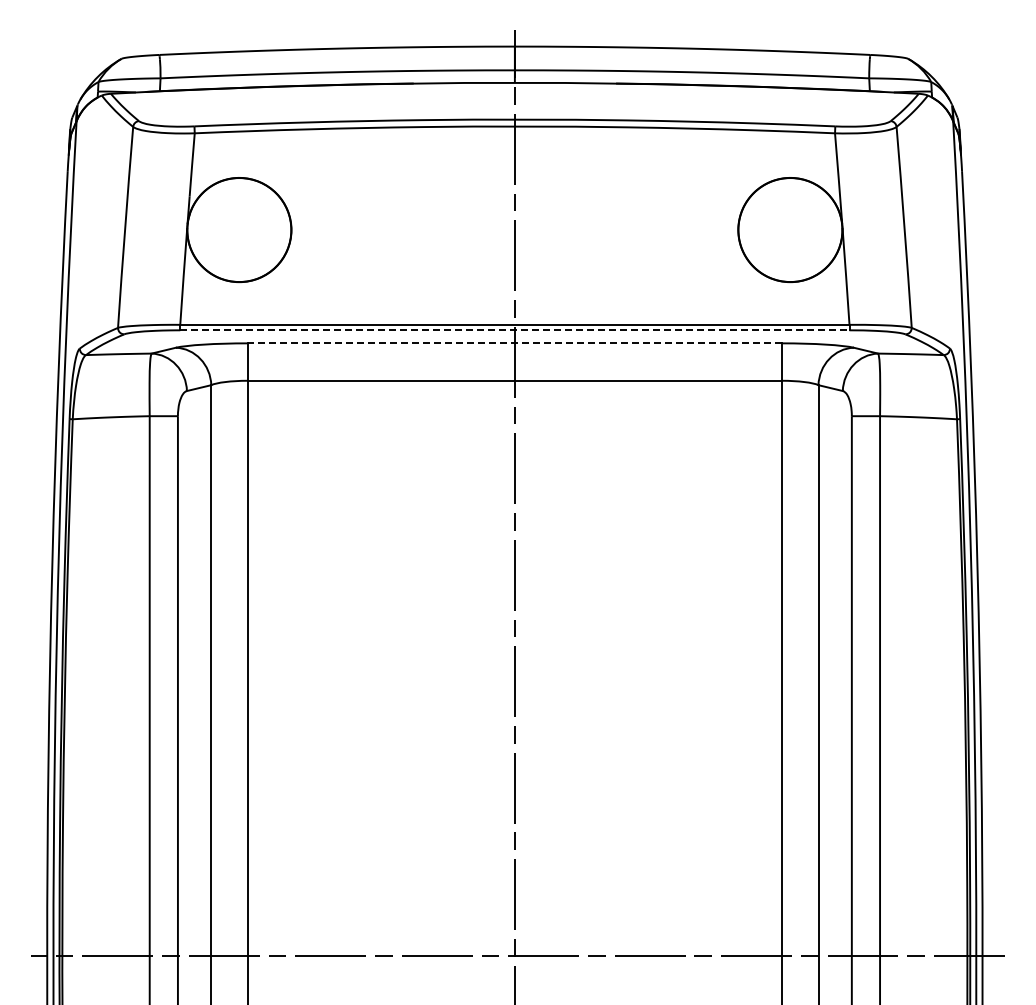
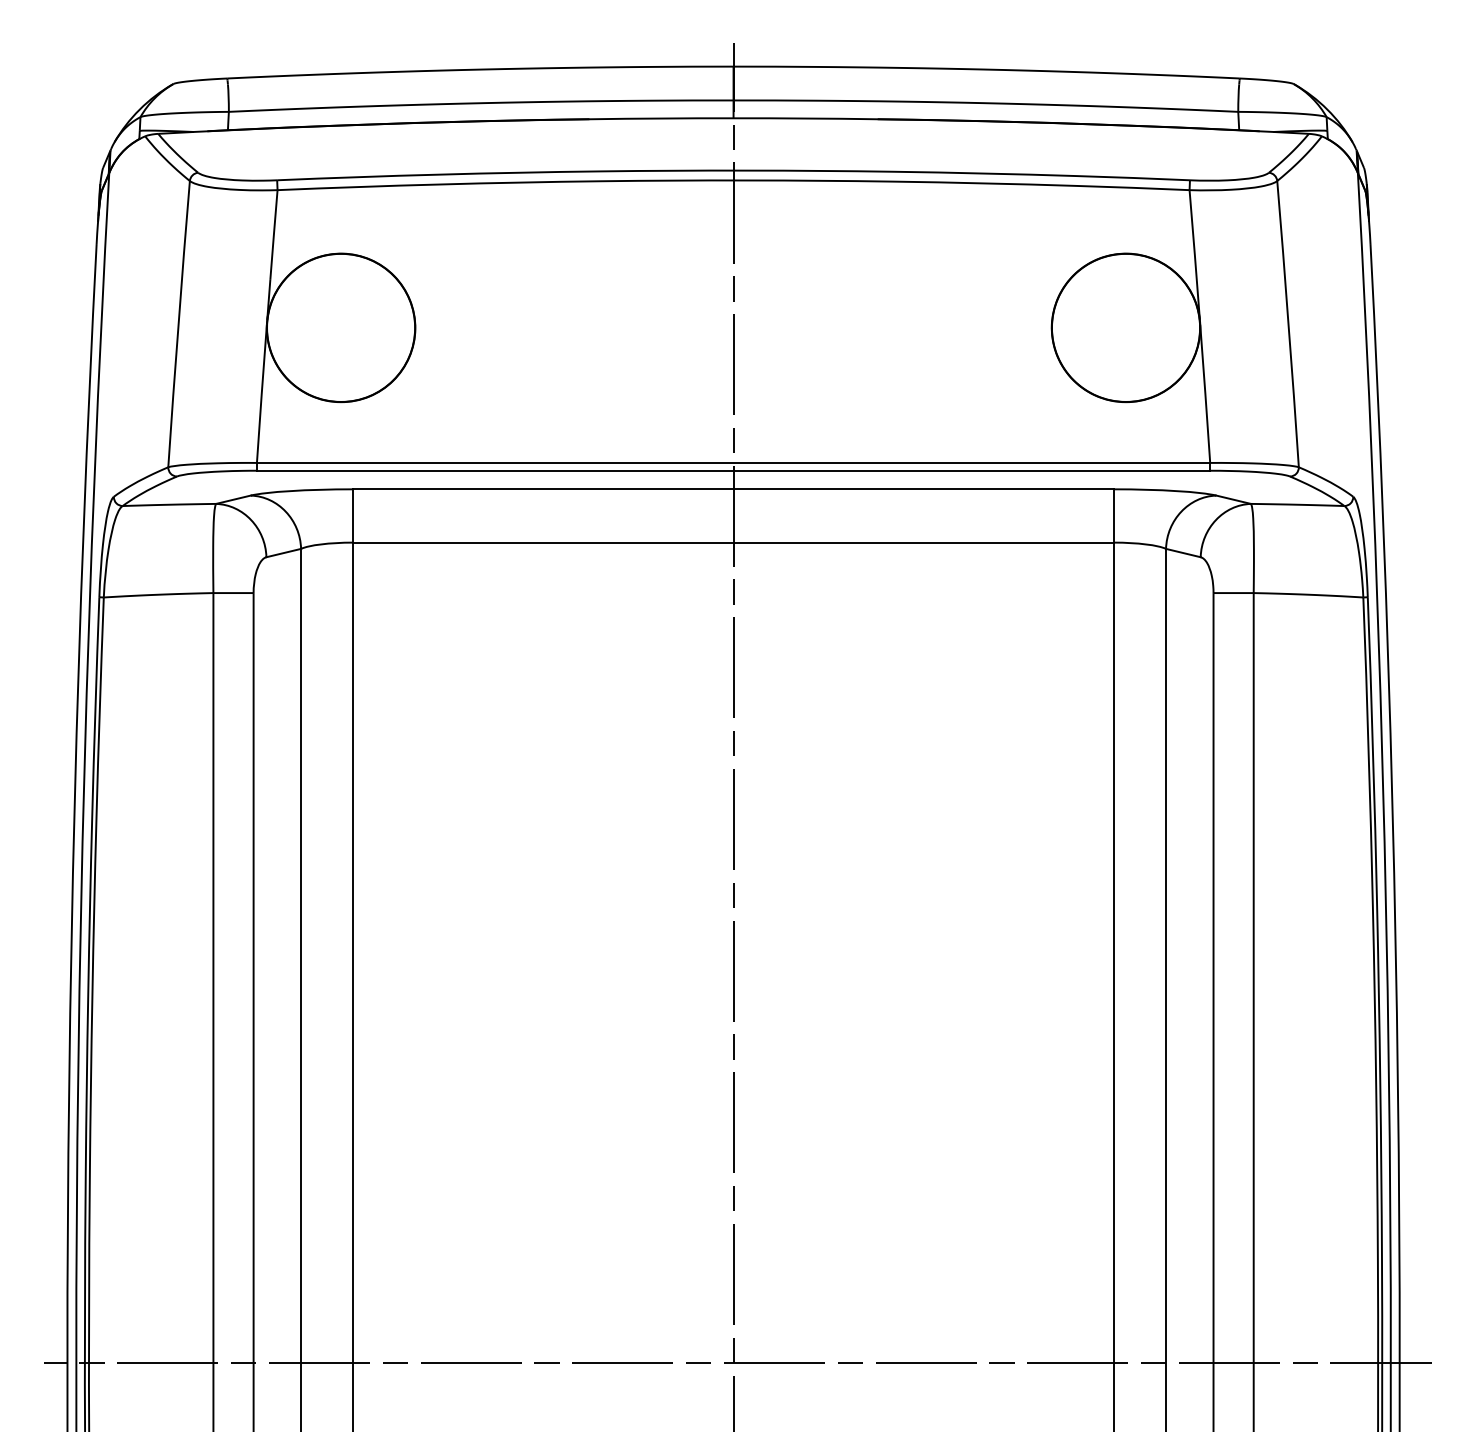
line: (514, 330) -> (733, 471), dashed -> solid
line: (514, 343) -> (733, 489), dashed -> solid

